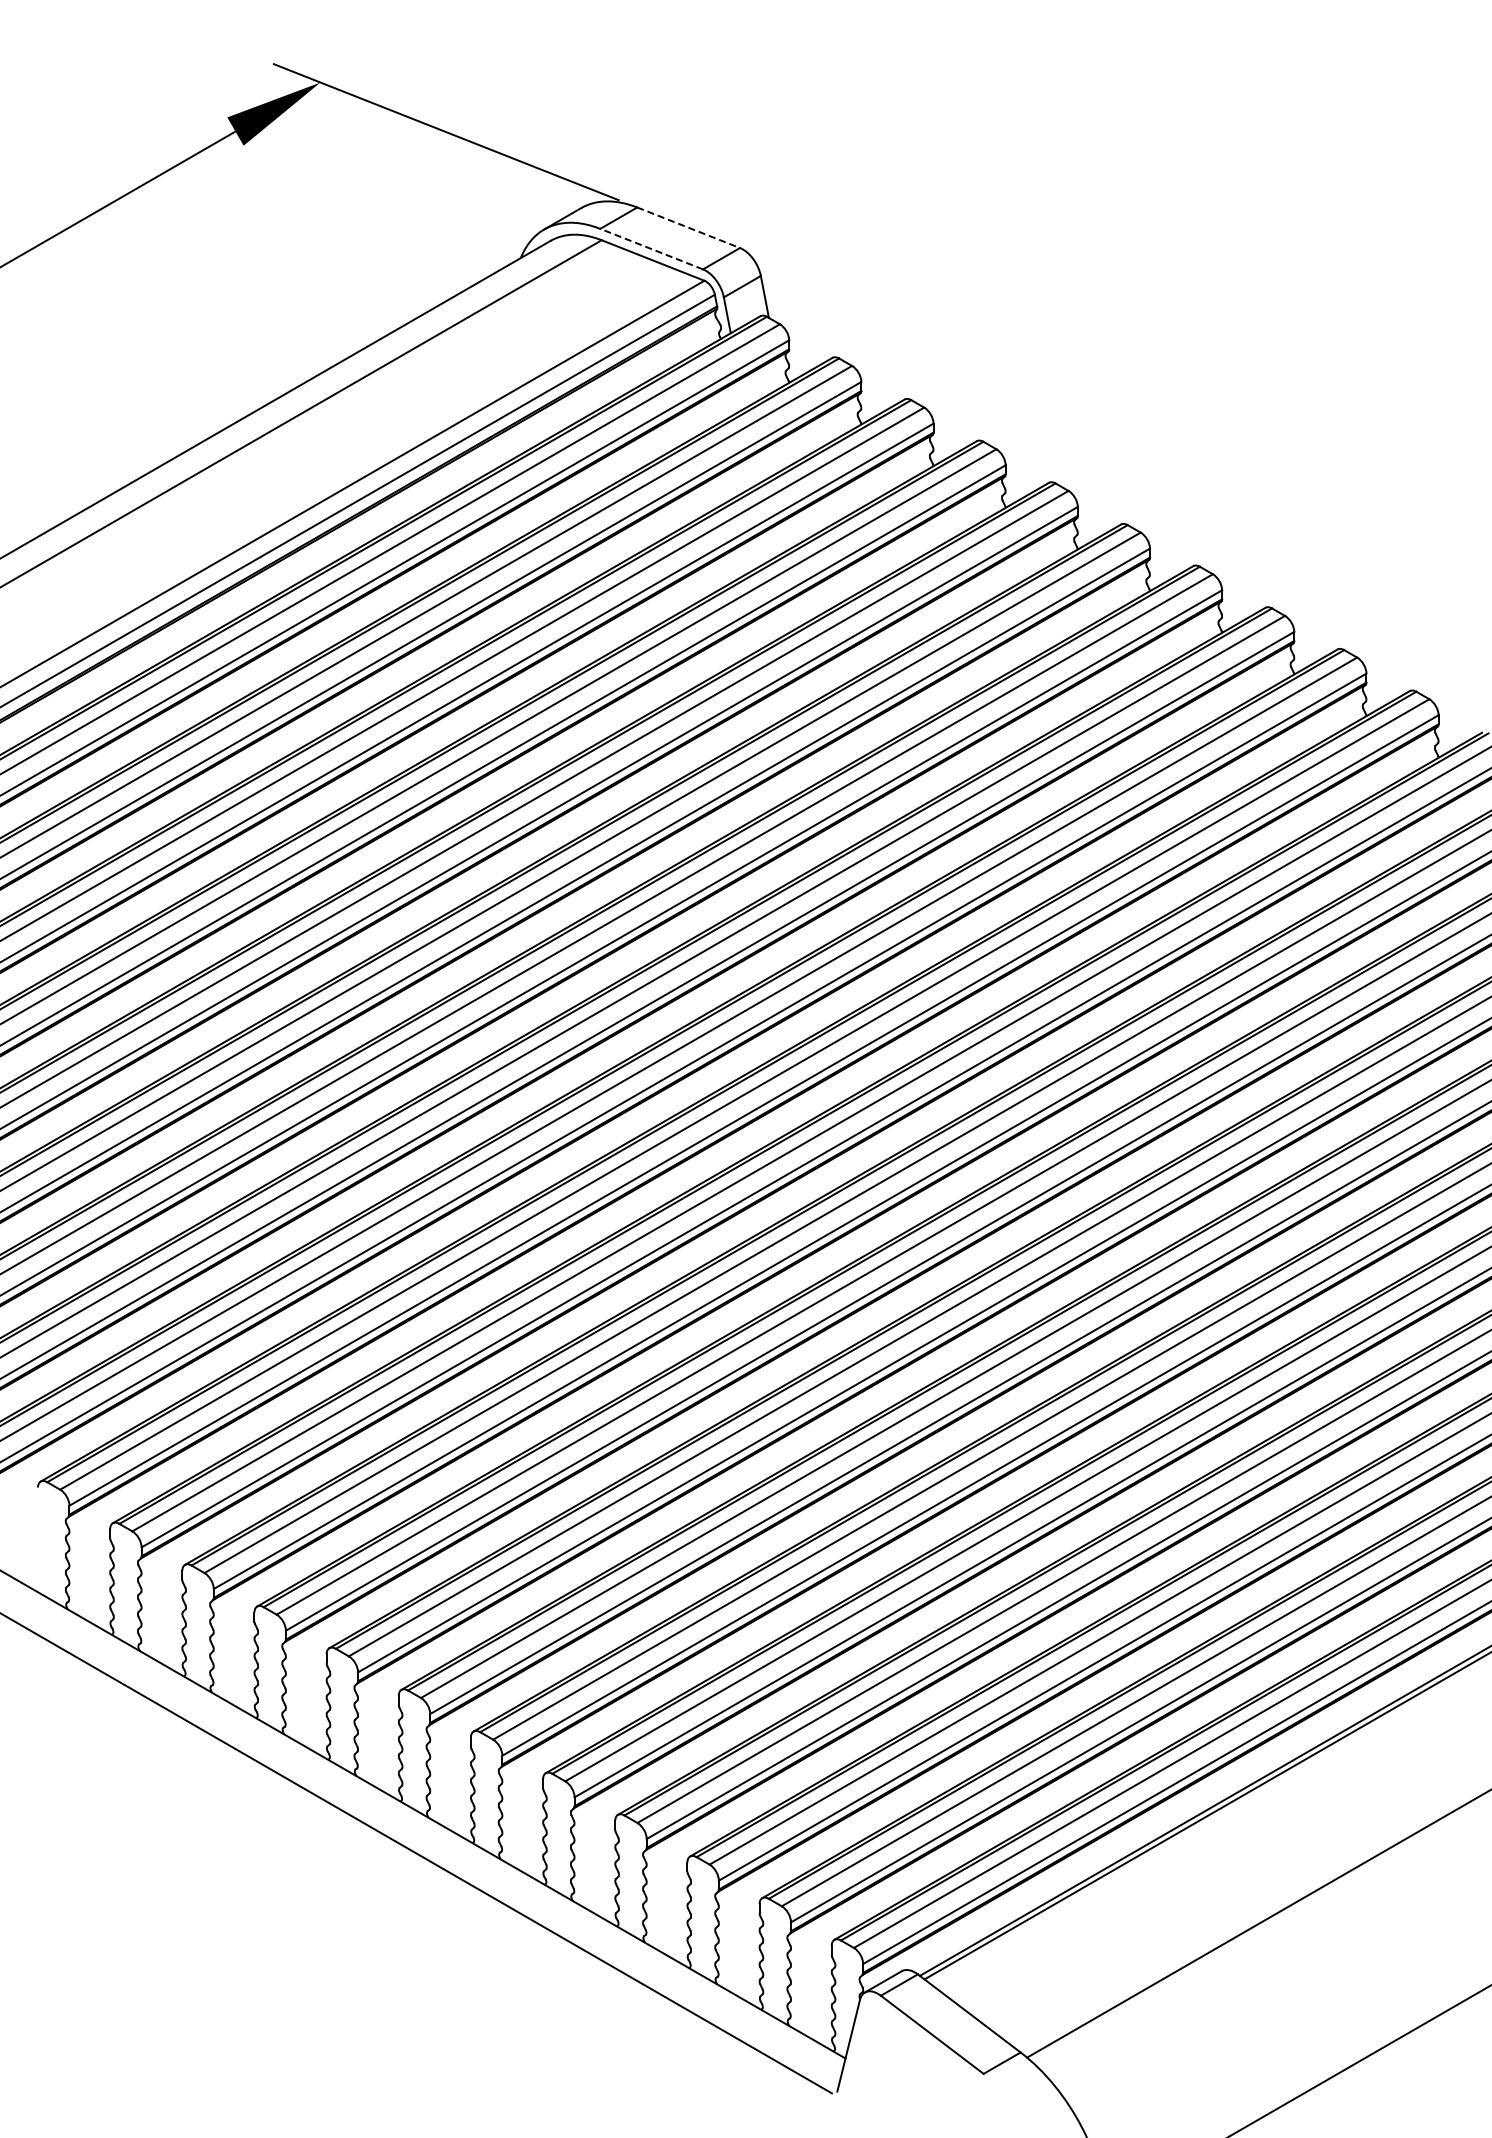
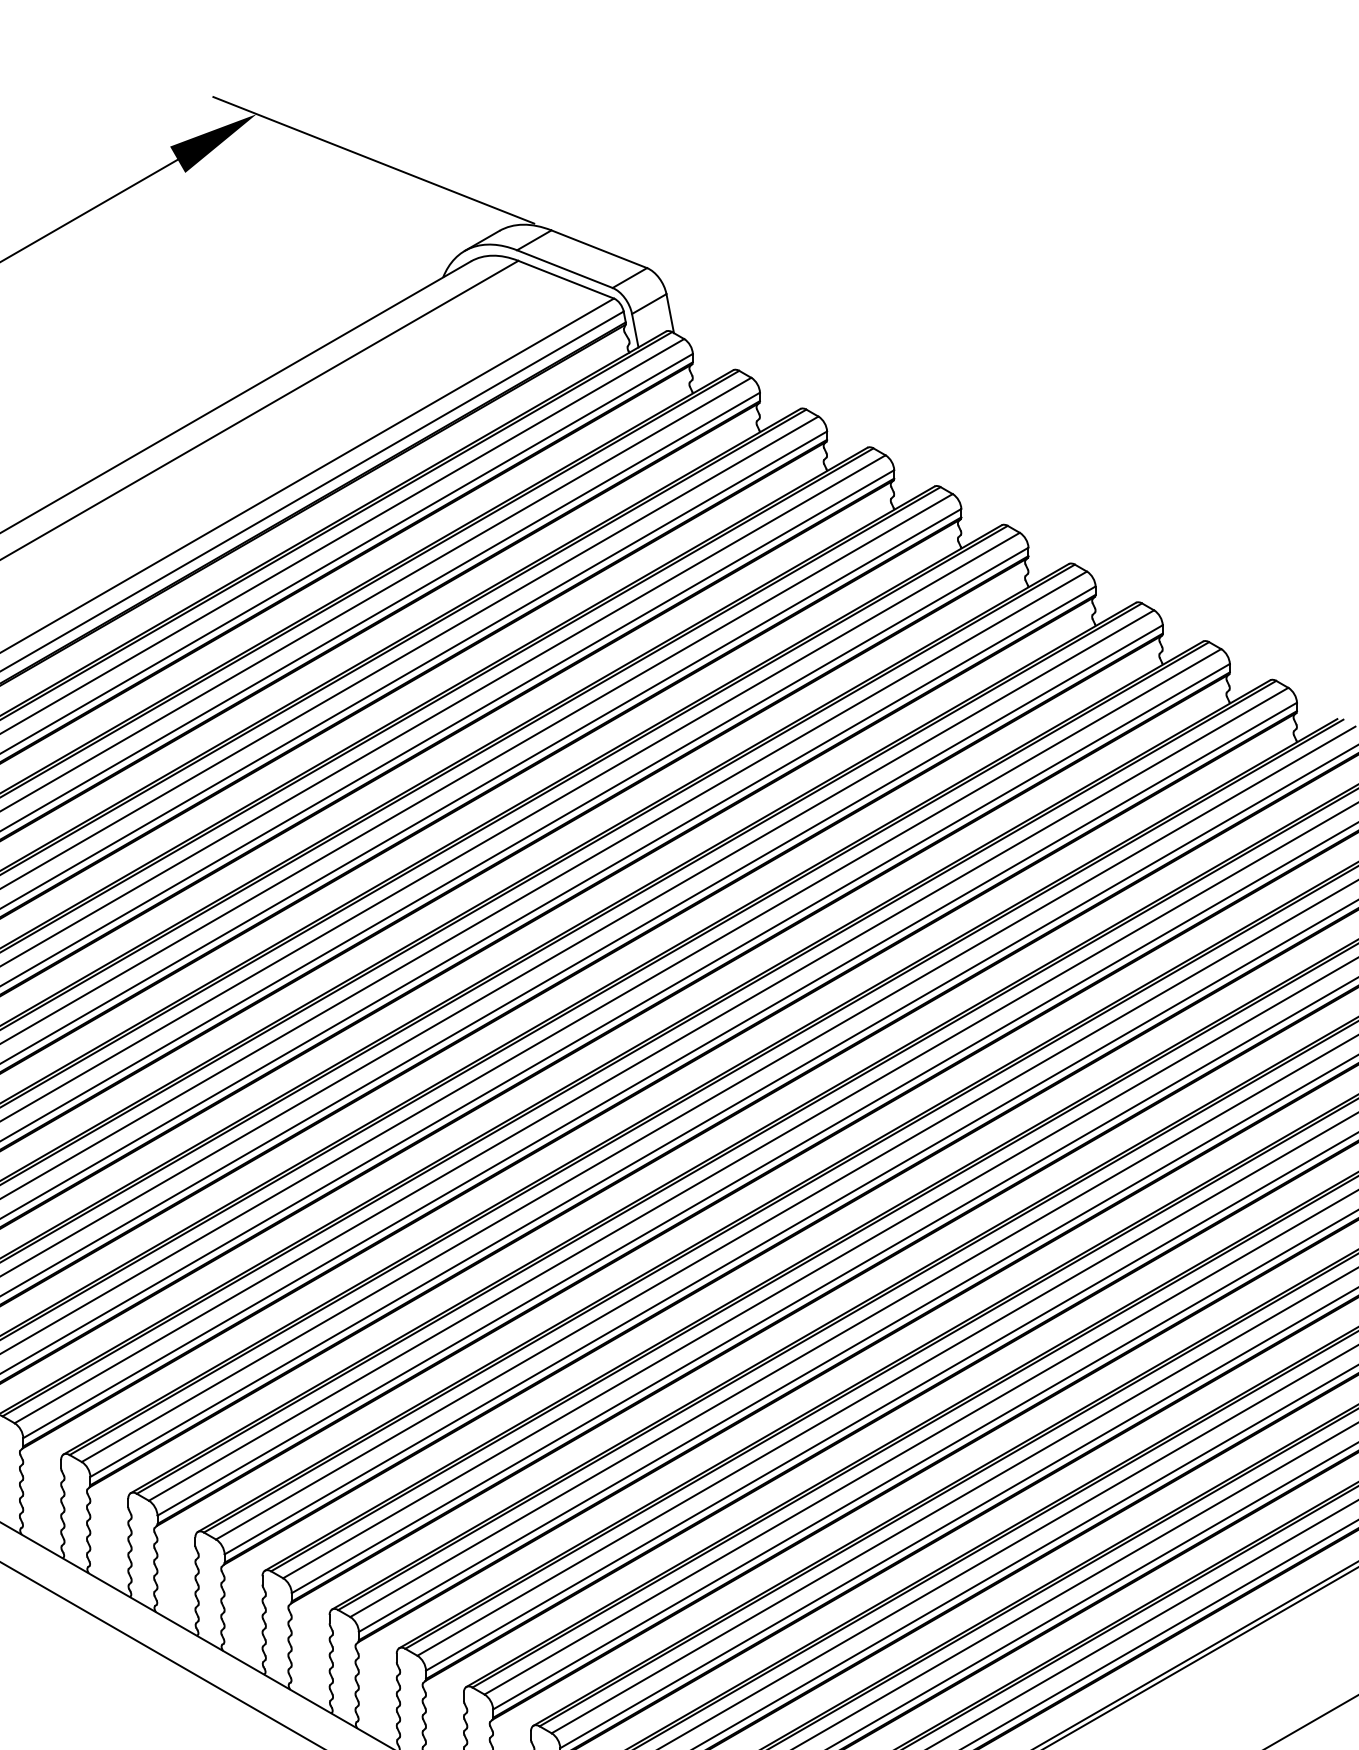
line: (689, 227) -> (600, 249), dashed -> solid
line: (651, 248) -> (564, 268), dashed -> solid

